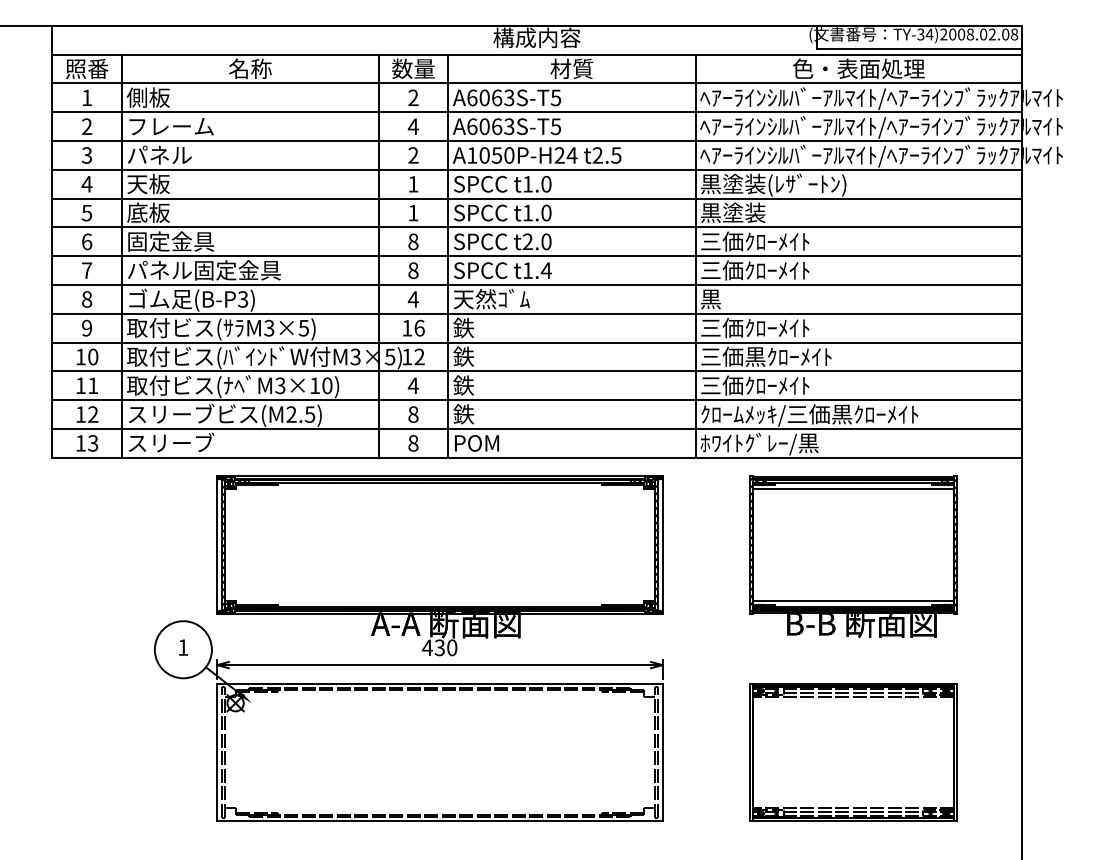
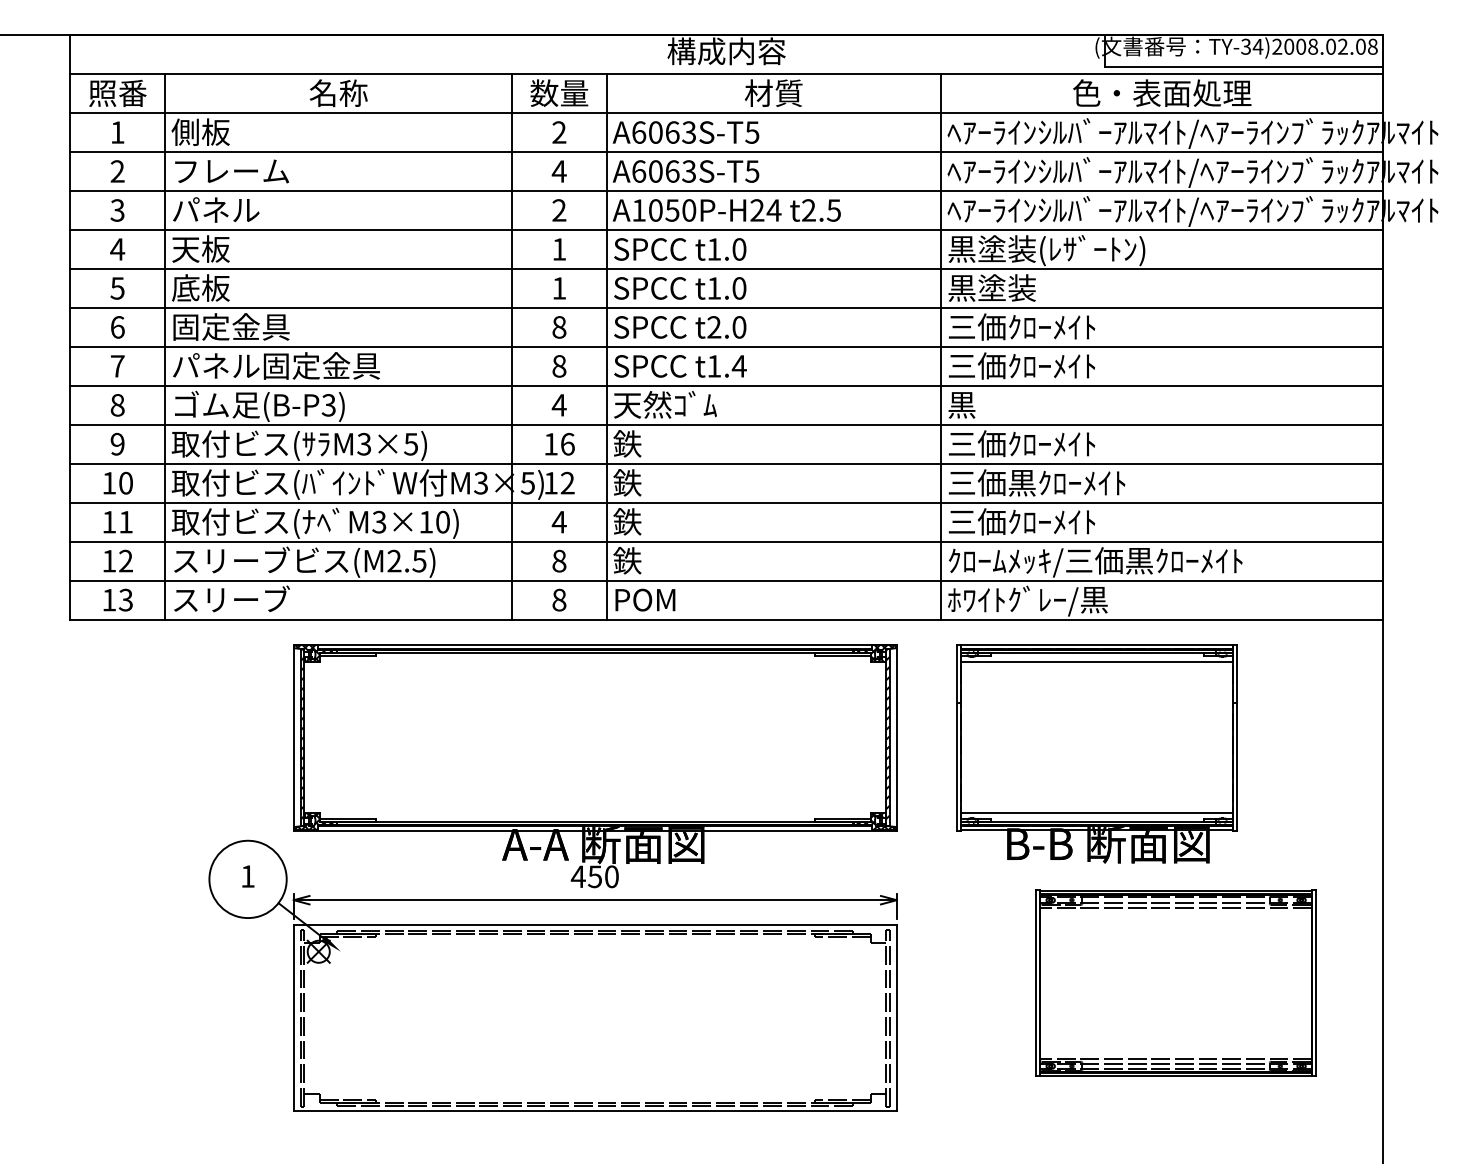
part: (853, 556) -> (1096, 753), moved
text: (439, 647) -> (594, 876), 430 -> 450
part: (853, 751) -> (1175, 982), moved

